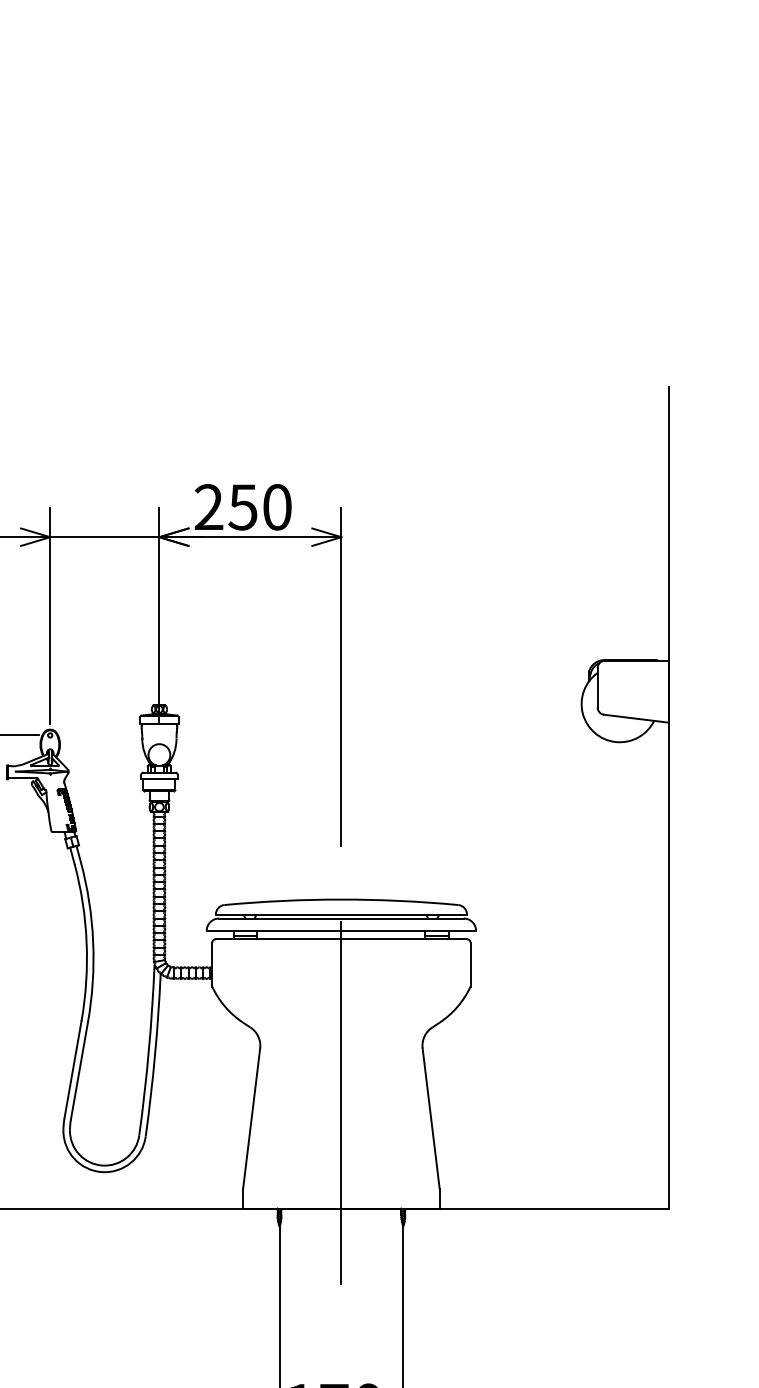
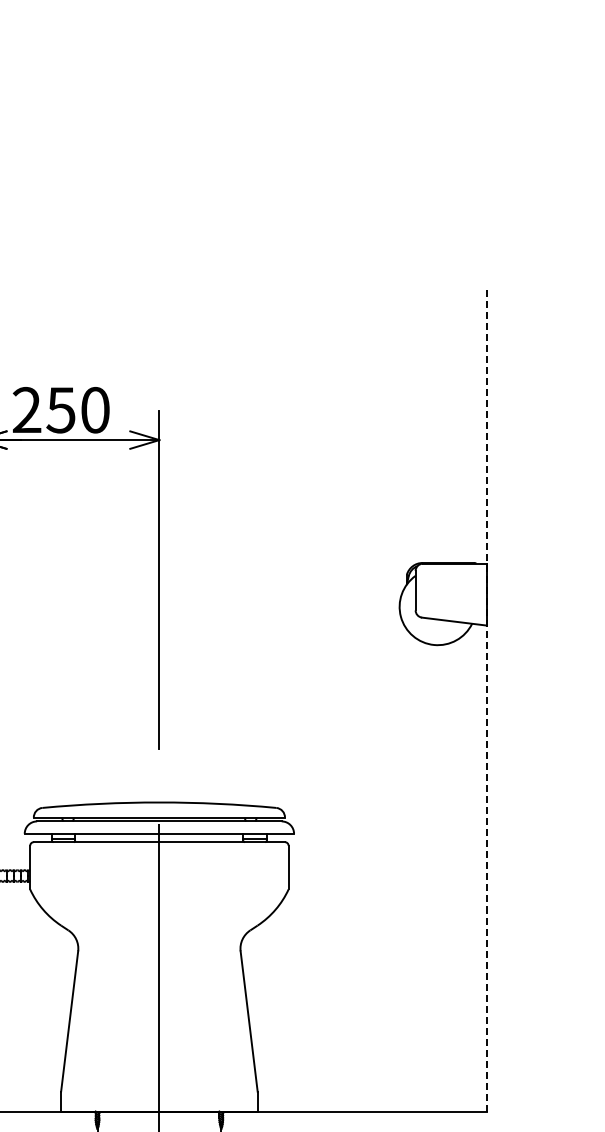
line: (668, 797) -> (486, 700), solid -> dashed

